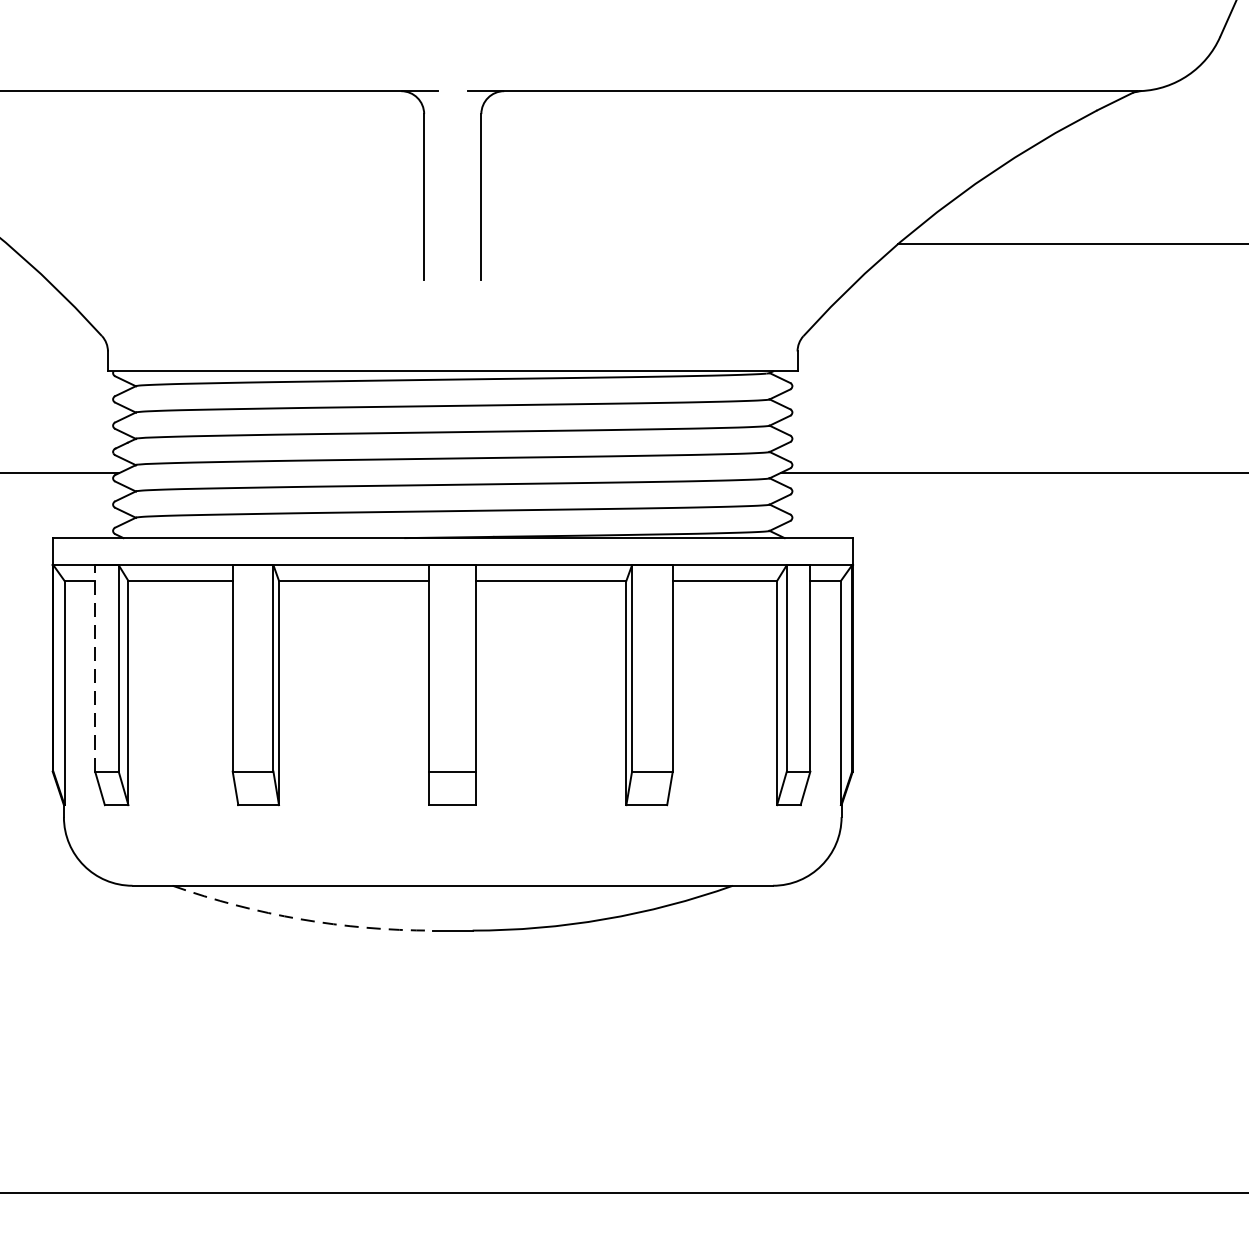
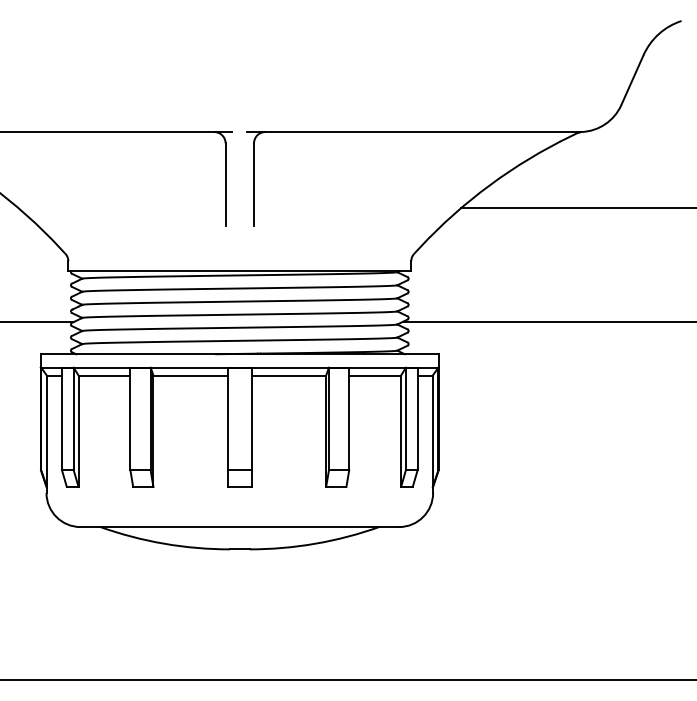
line: (96, 667) -> (62, 418), dashed -> solid
arc: (301, 918) -> (164, 543), dashed -> solid

